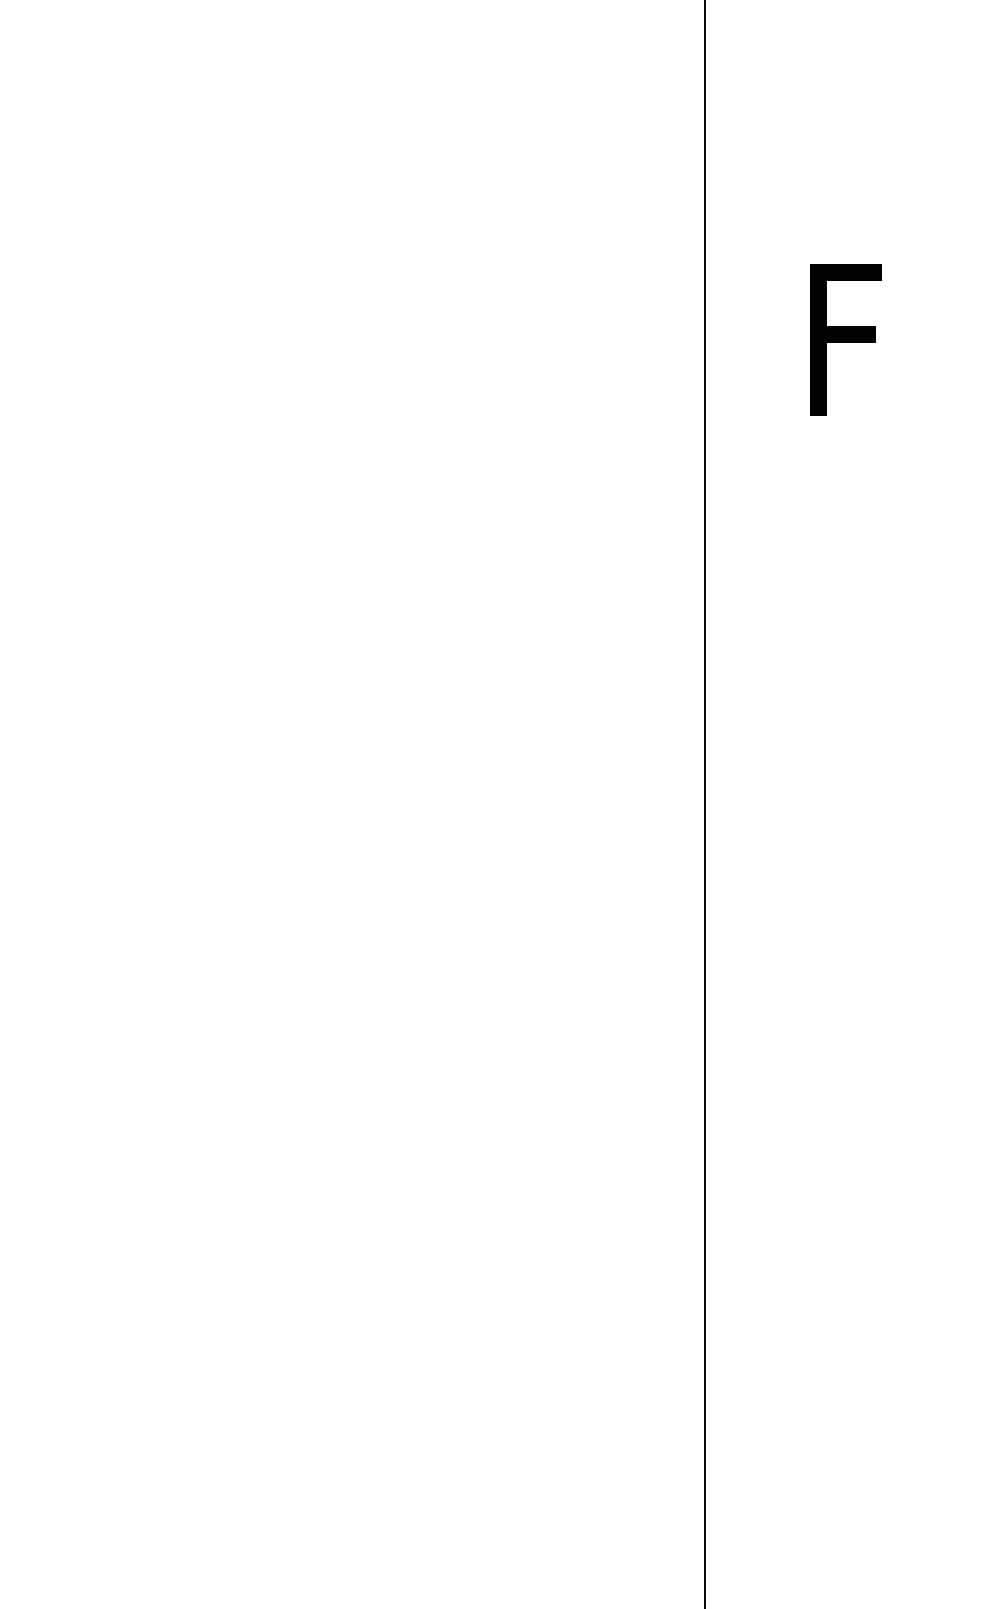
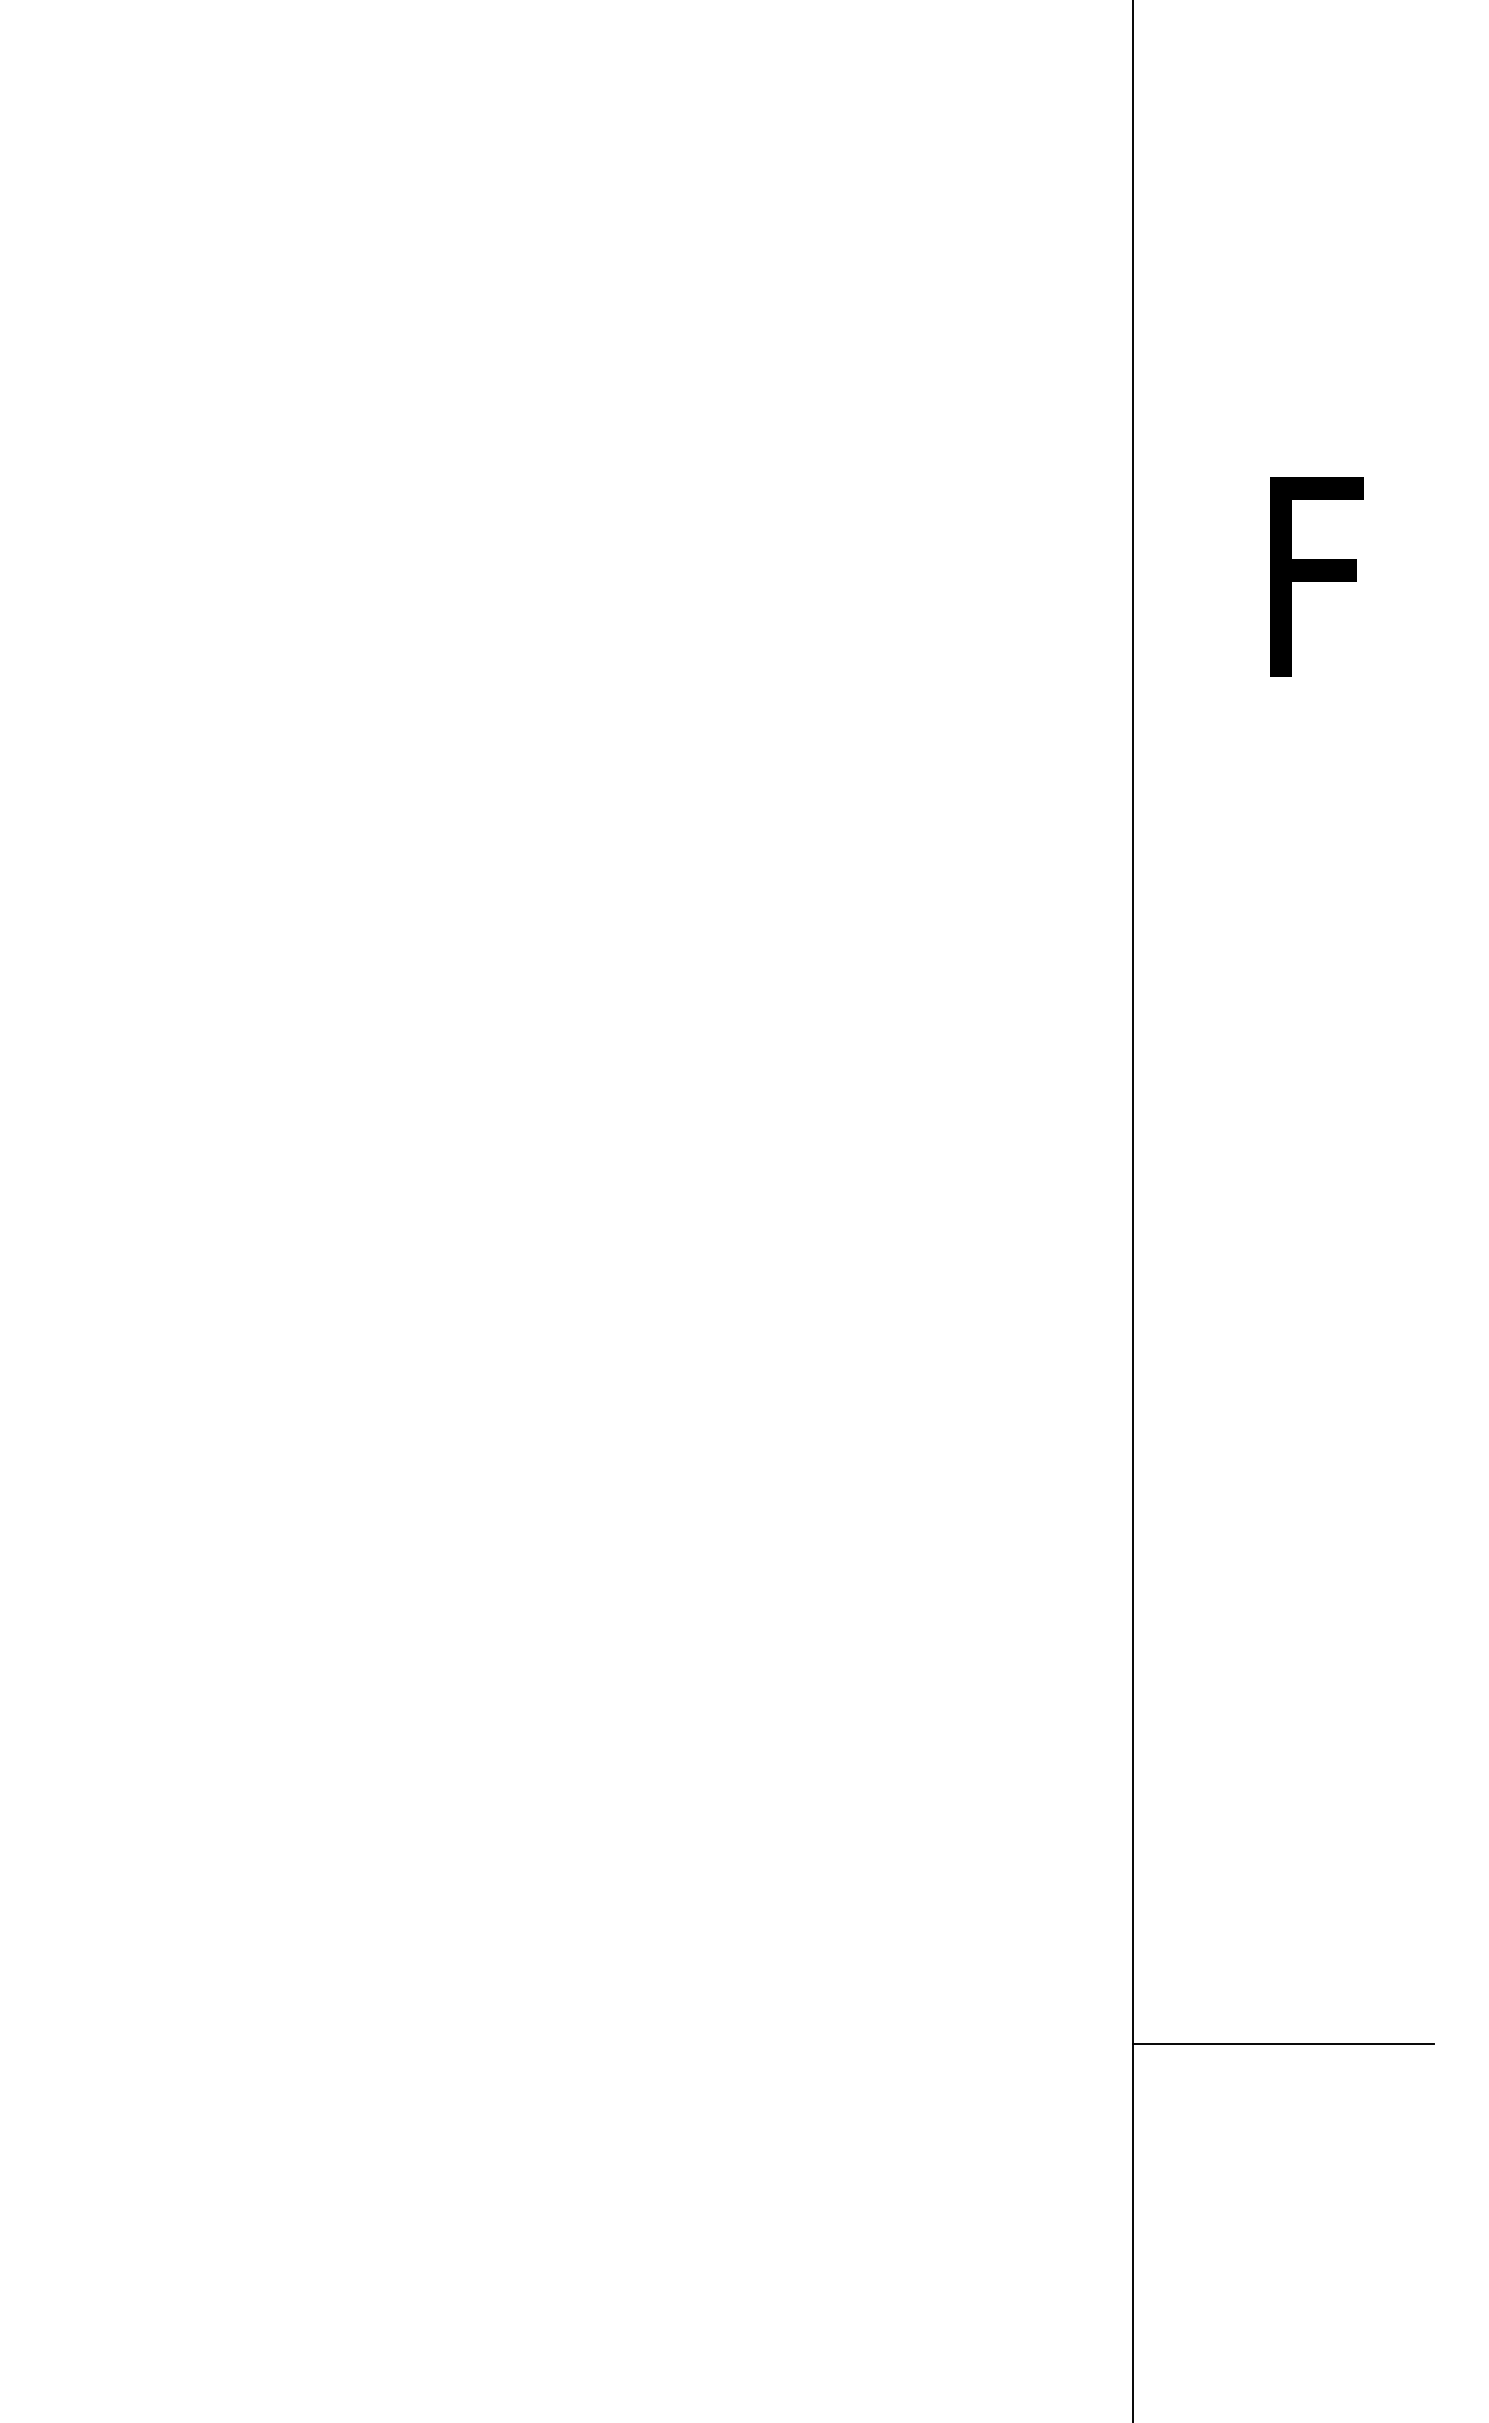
line: (819, 1460) -> (1283, 2044), added

